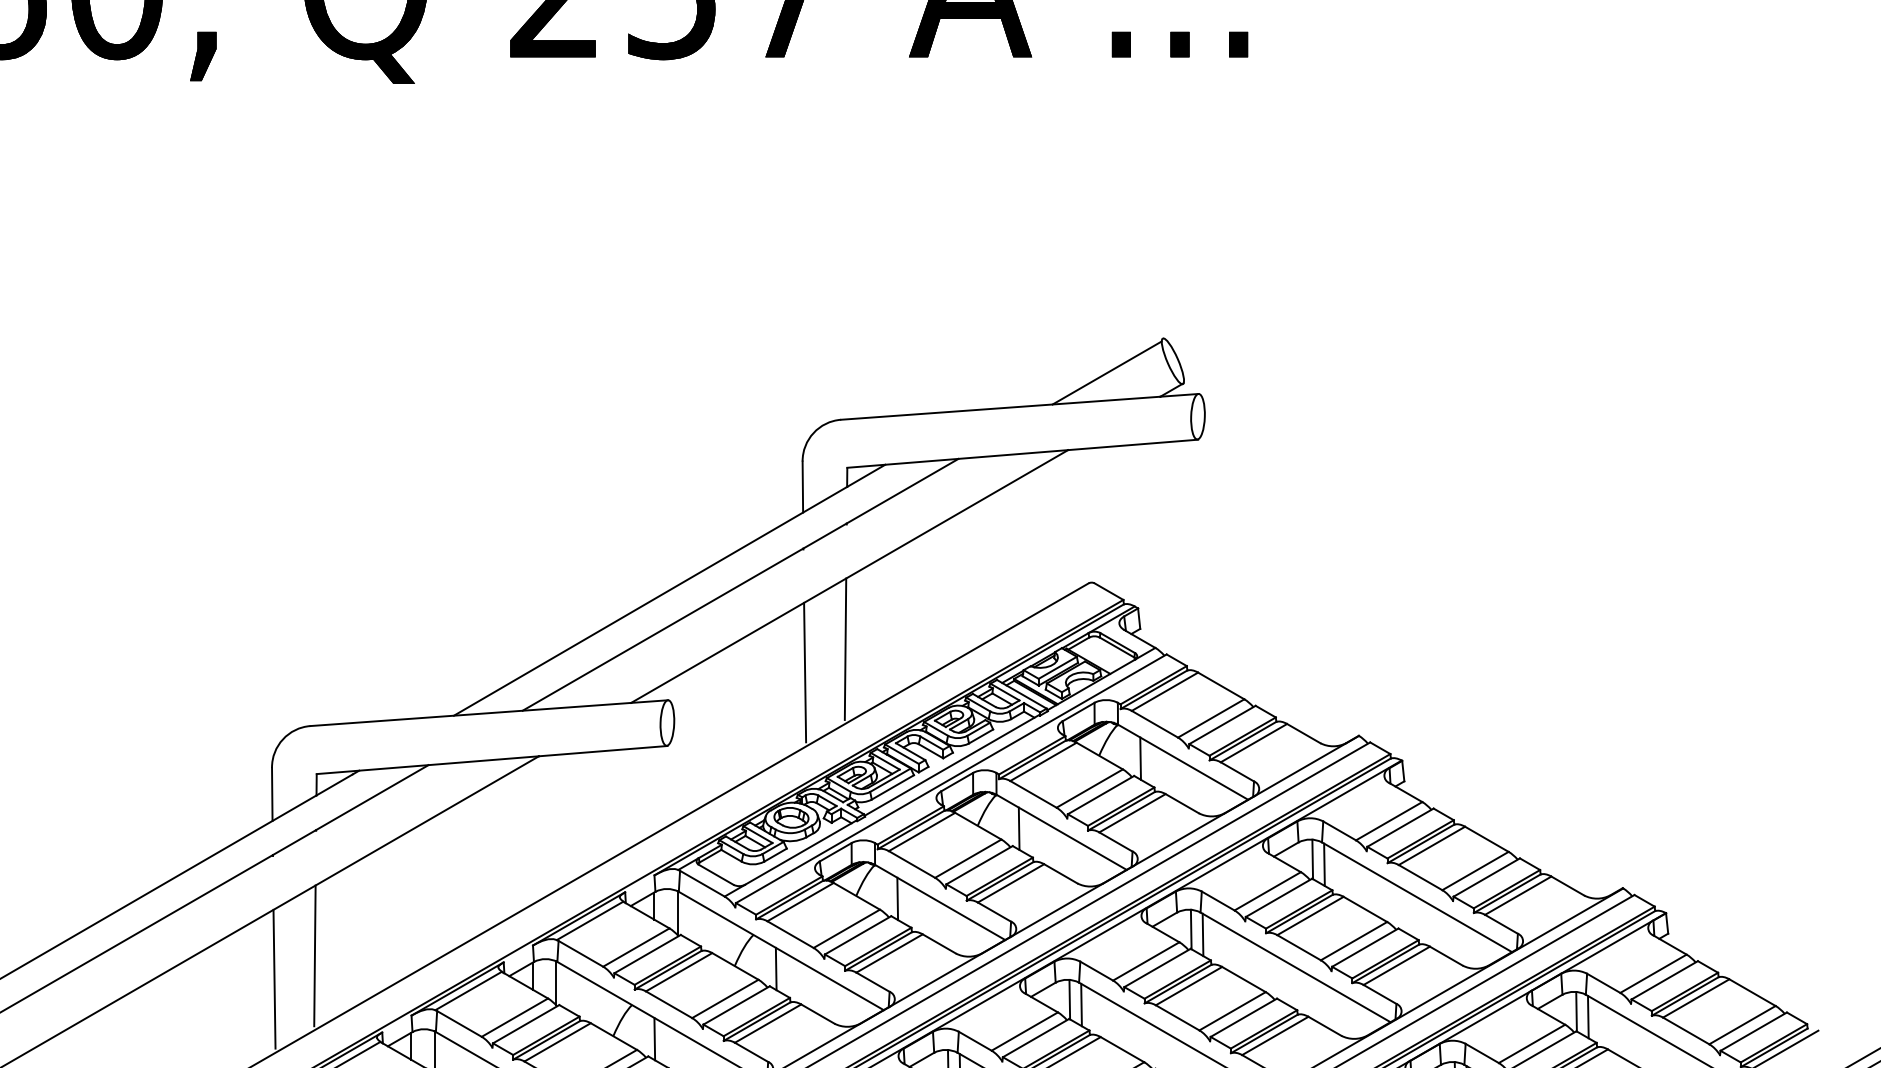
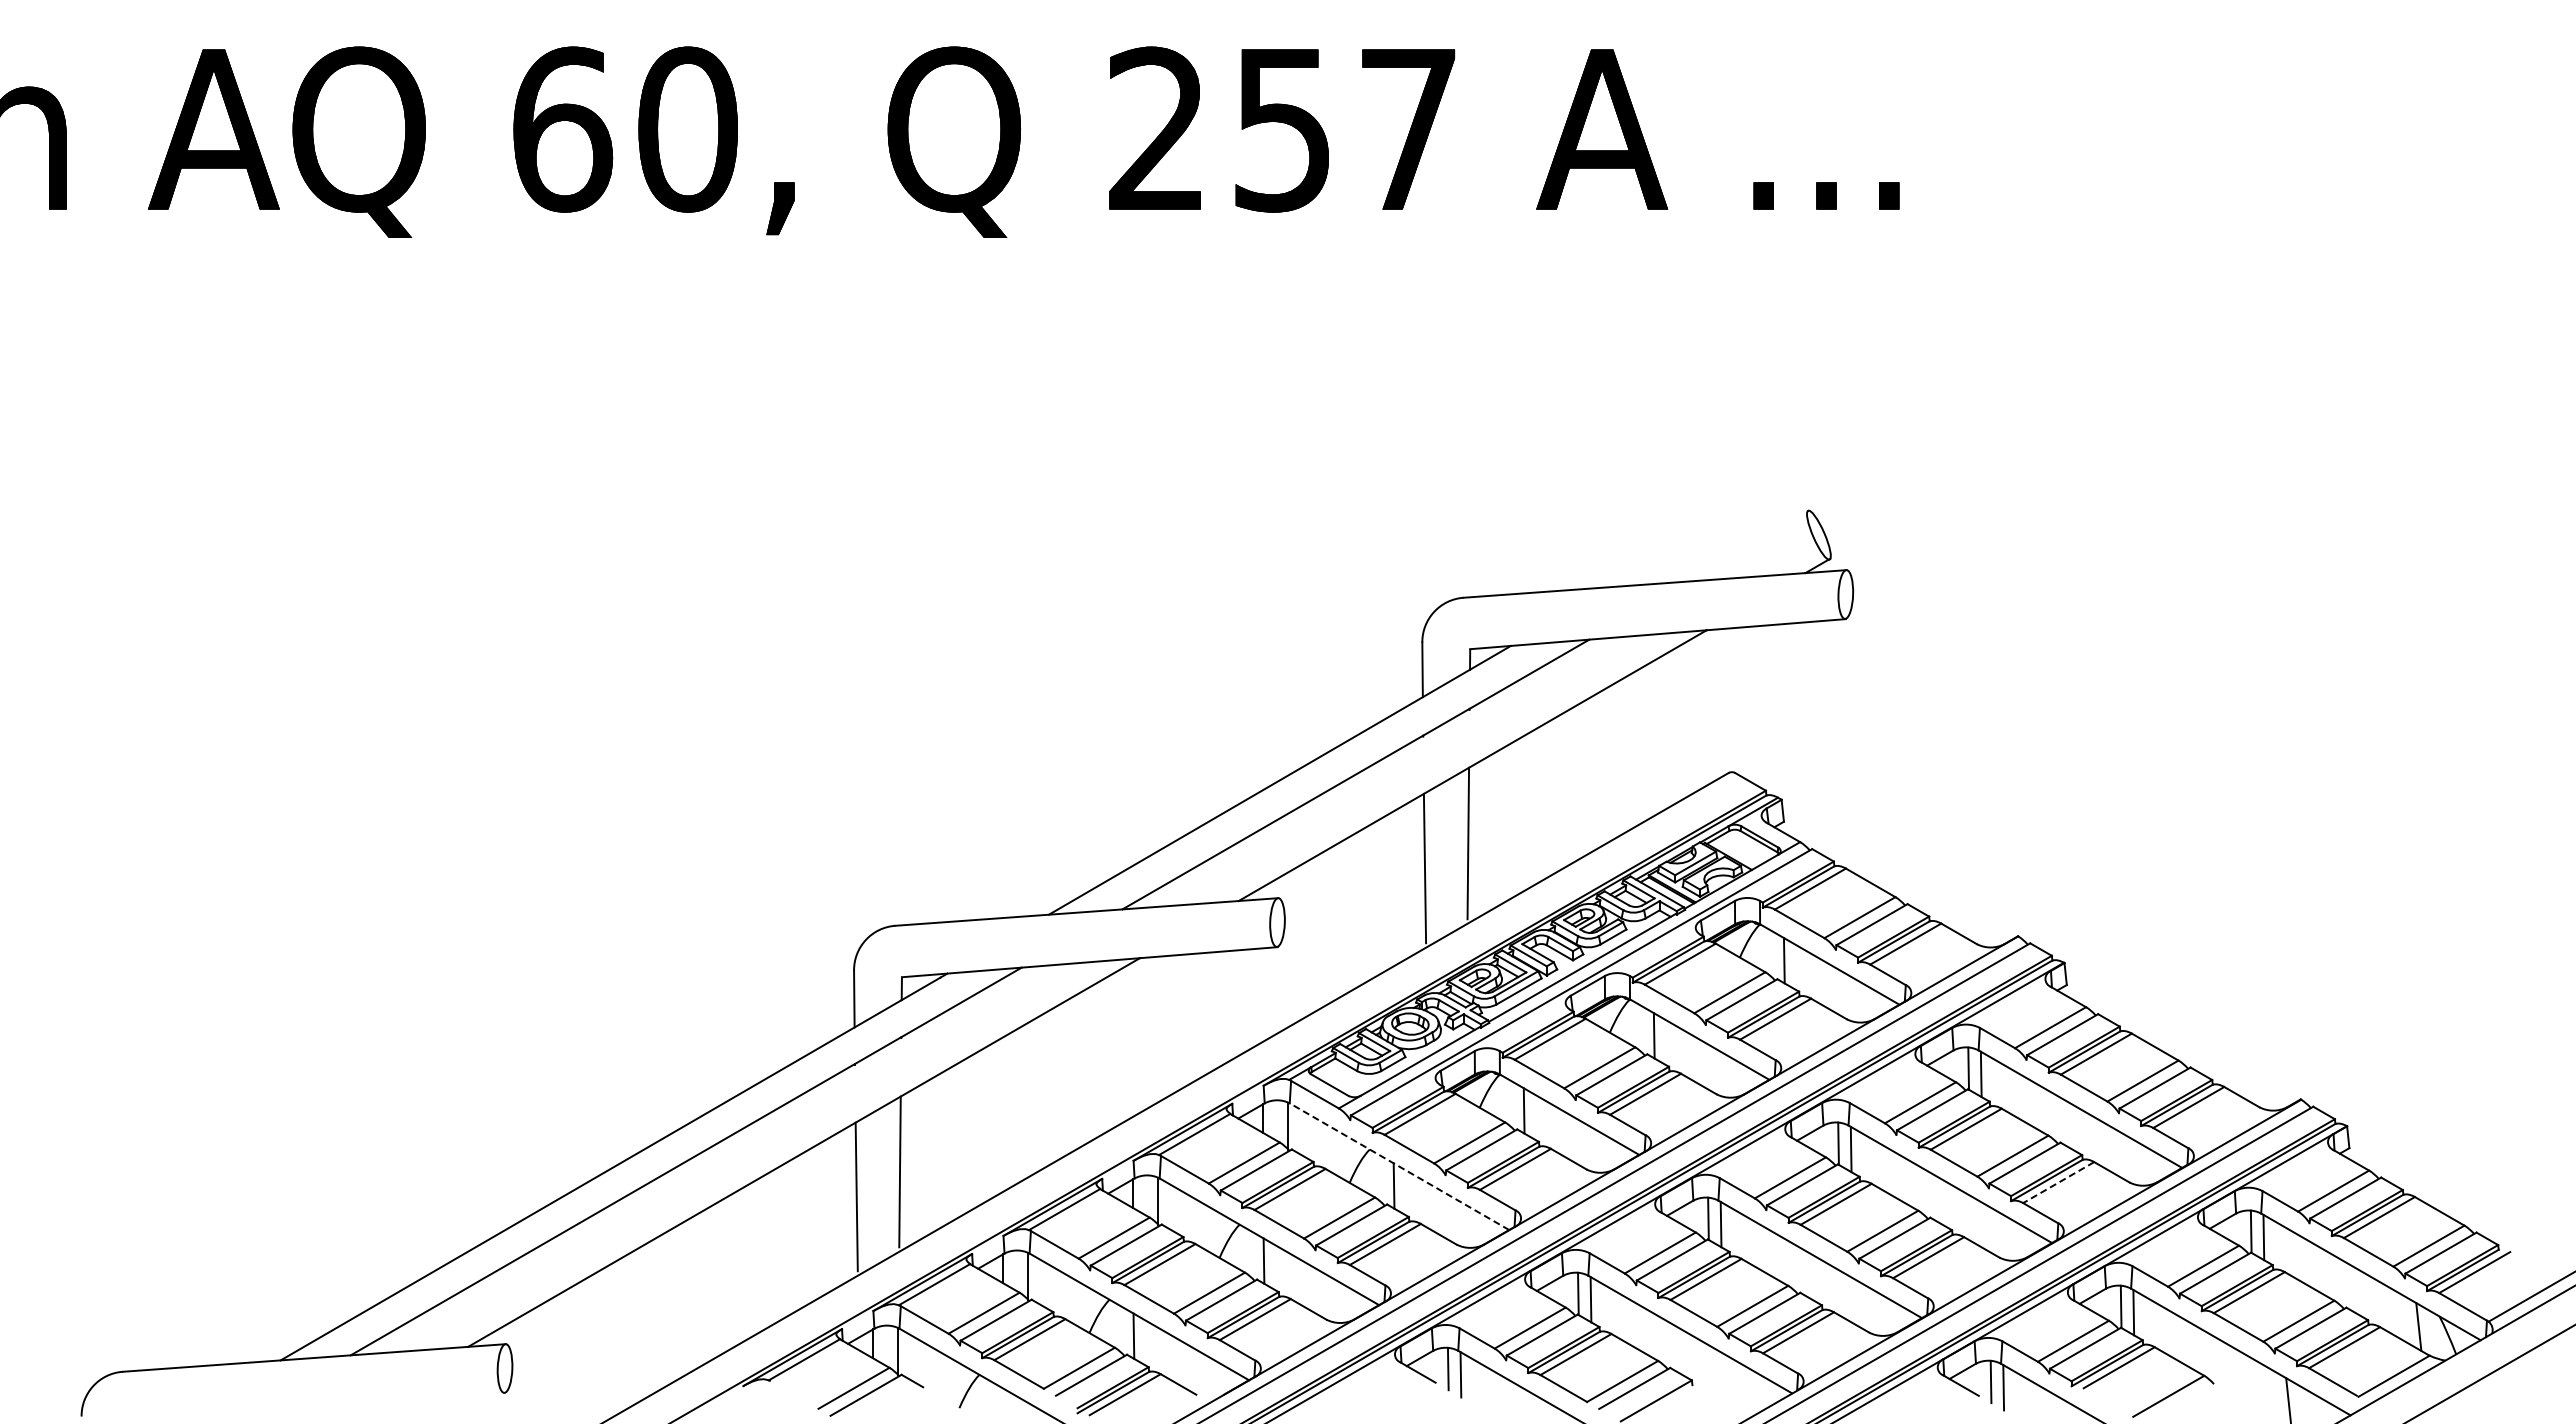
line: (1107, 372) -> (1748, 547), removed
line: (781, 950) -> (1399, 1166), solid -> dashed
line: (1396, 965) -> (2058, 1182), solid -> dashed

